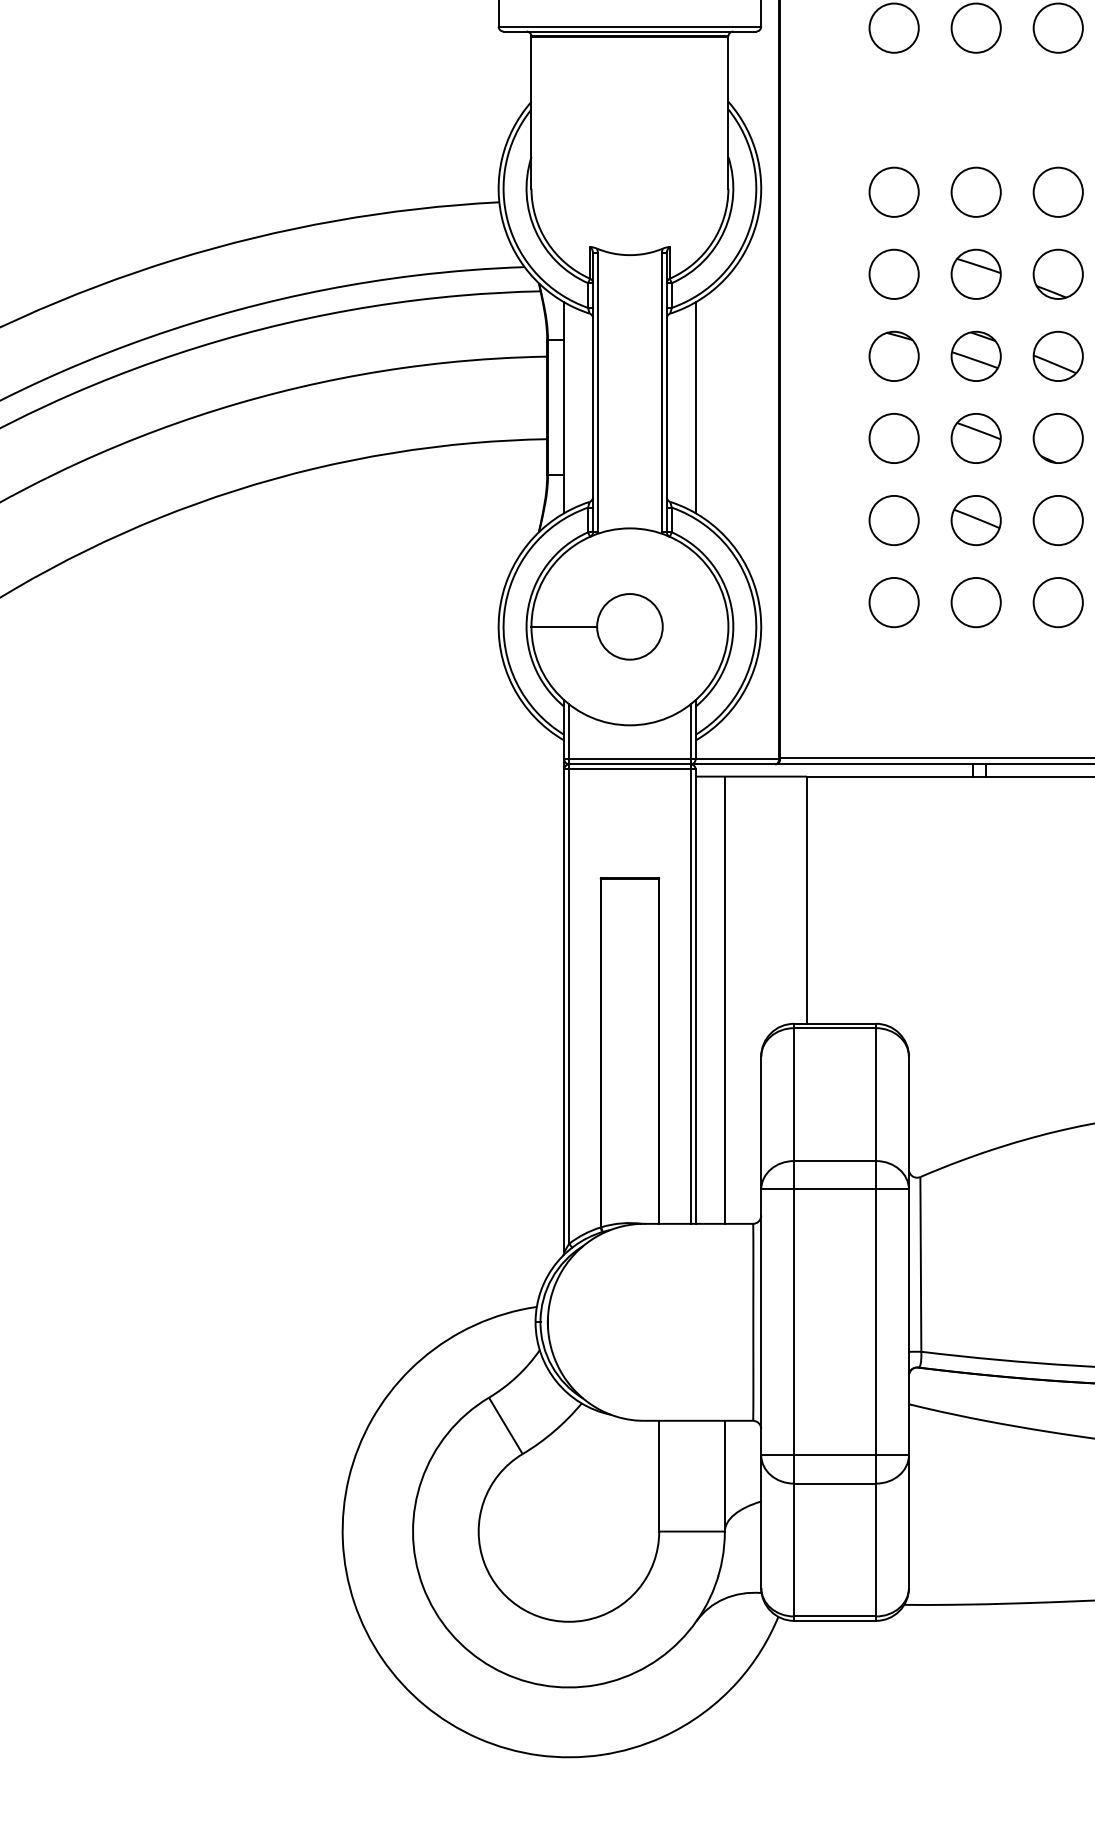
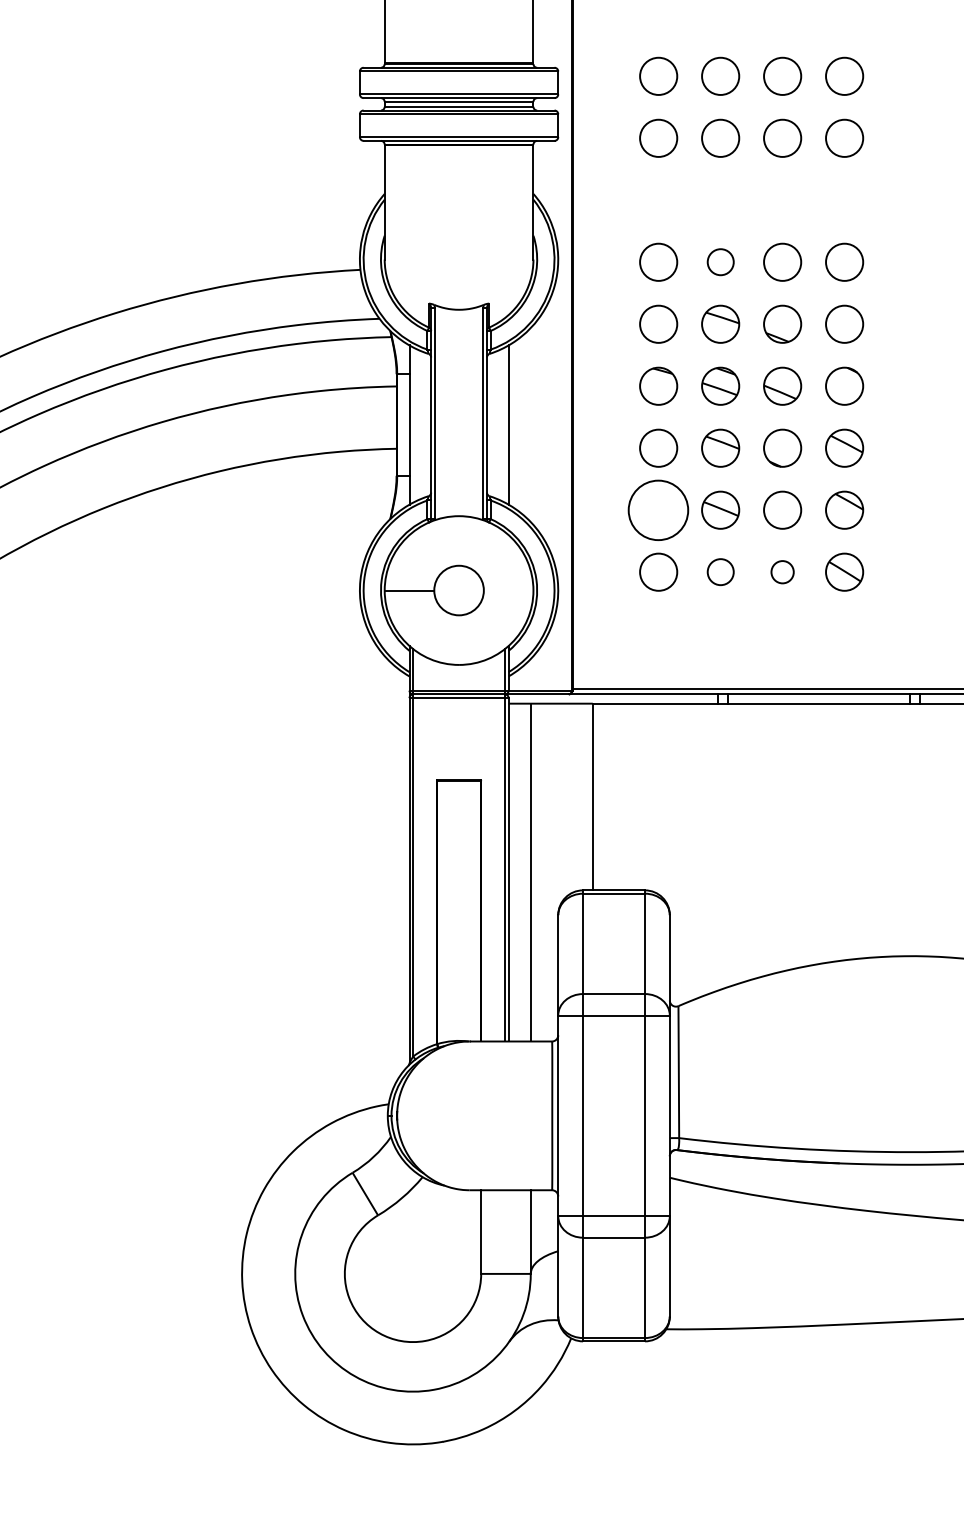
circle: (976, 191) -> (720, 261), size x0.7
circle: (893, 519) -> (658, 509), size x1.6
circle: (976, 601) -> (720, 571), size x0.7
circle: (1058, 601) -> (782, 571), size x0.6

